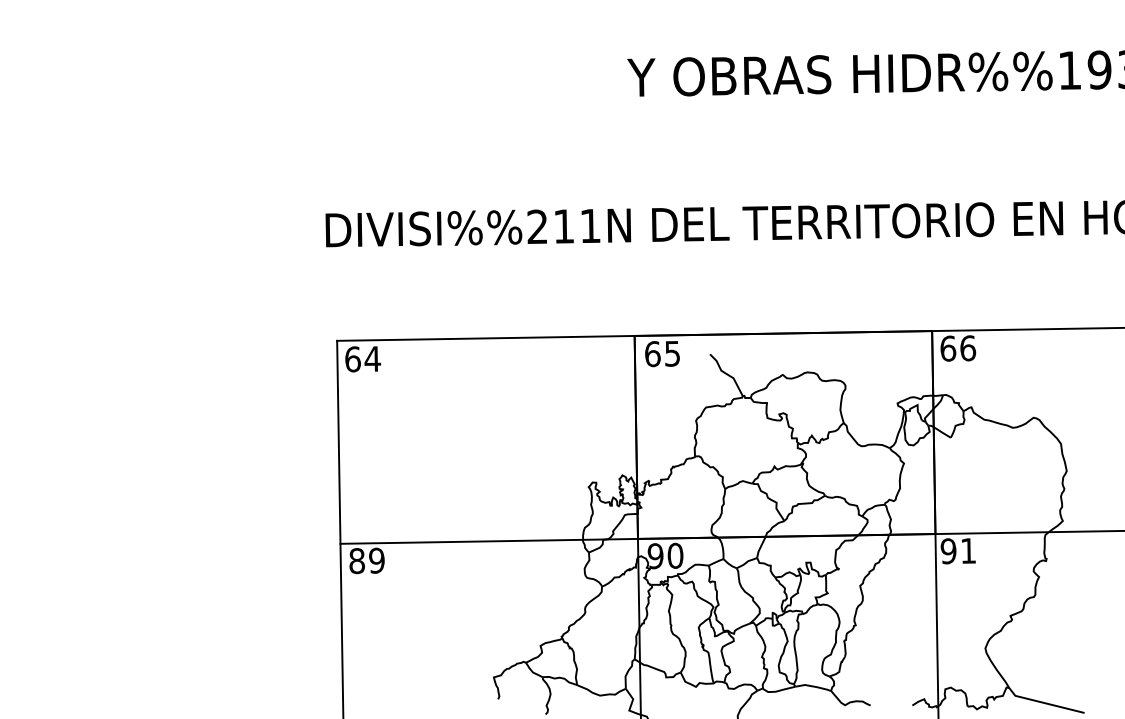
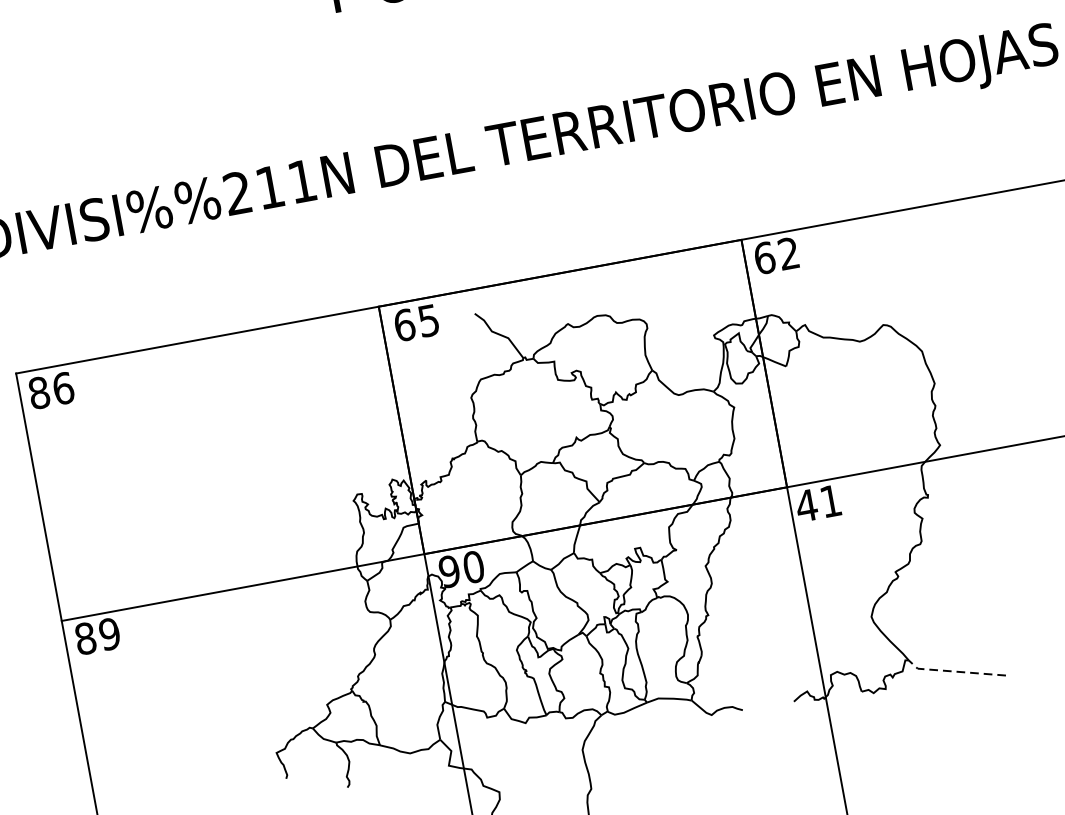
text: (968, 348) -> (789, 253), 66 -> 62
text: (363, 359) -> (52, 390), 64 -> 86
text: (948, 551) -> (806, 505), 91 -> 41
line: (1044, 702) -> (954, 670), solid -> dashed

